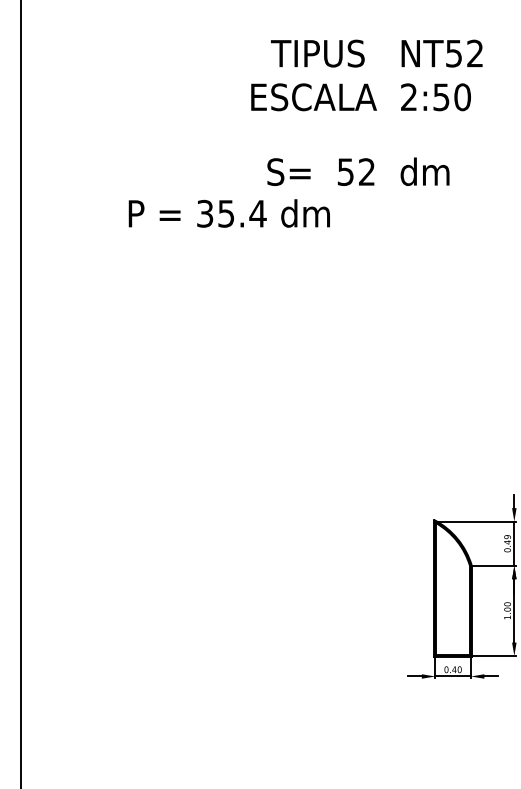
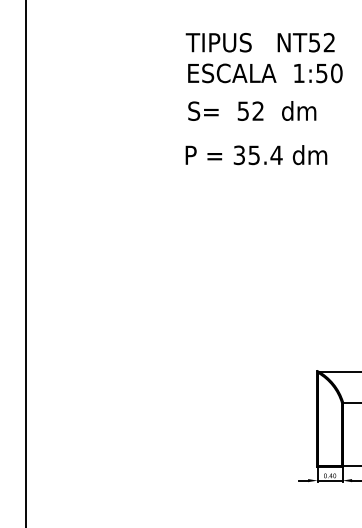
text: (376, 53) -> (260, 42), moved
text: (408, 96) -> (298, 72), 2:50 -> 1:50
text: (358, 171) -> (252, 110), moved
text: (228, 213) -> (255, 155), moved

